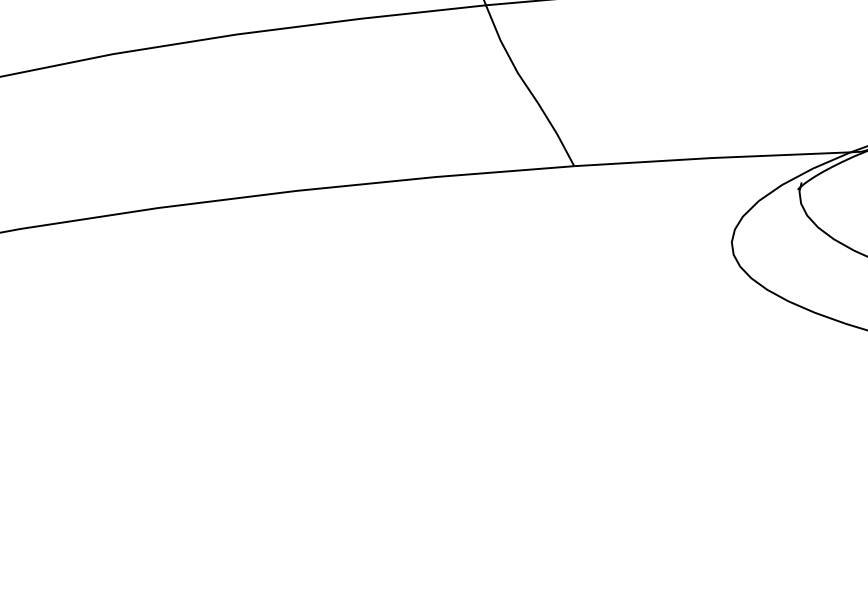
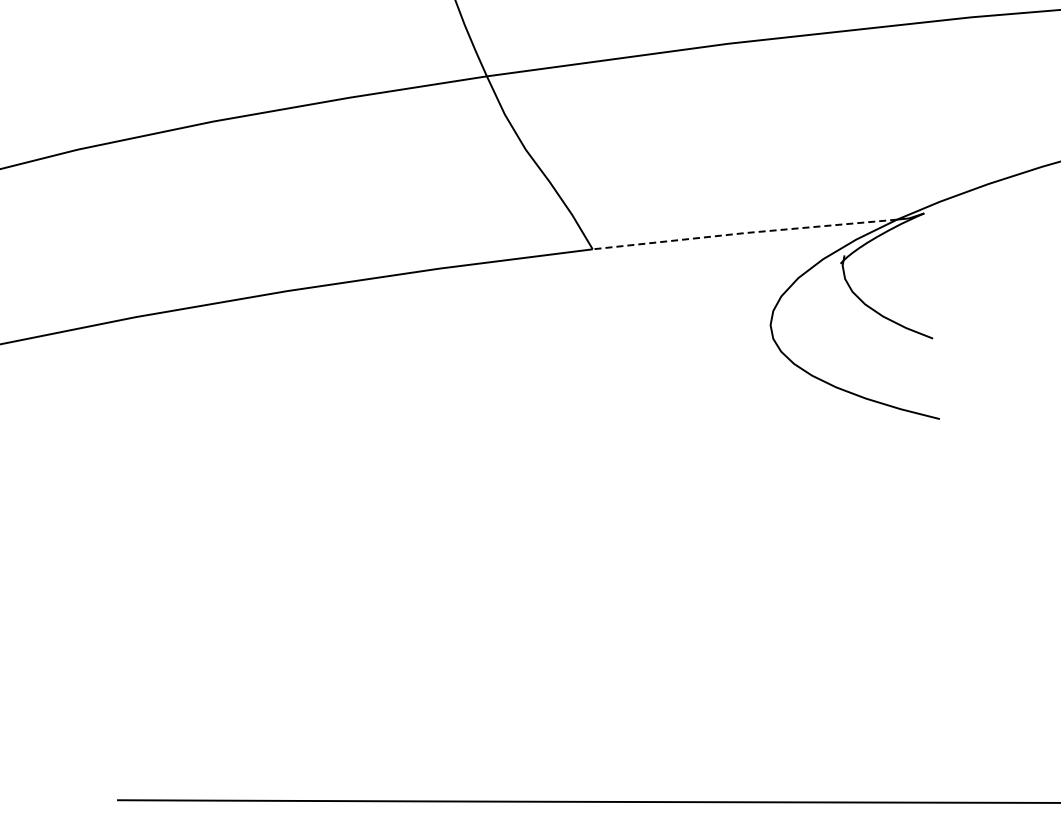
line: (712, 158) -> (744, 233), solid -> dashed

